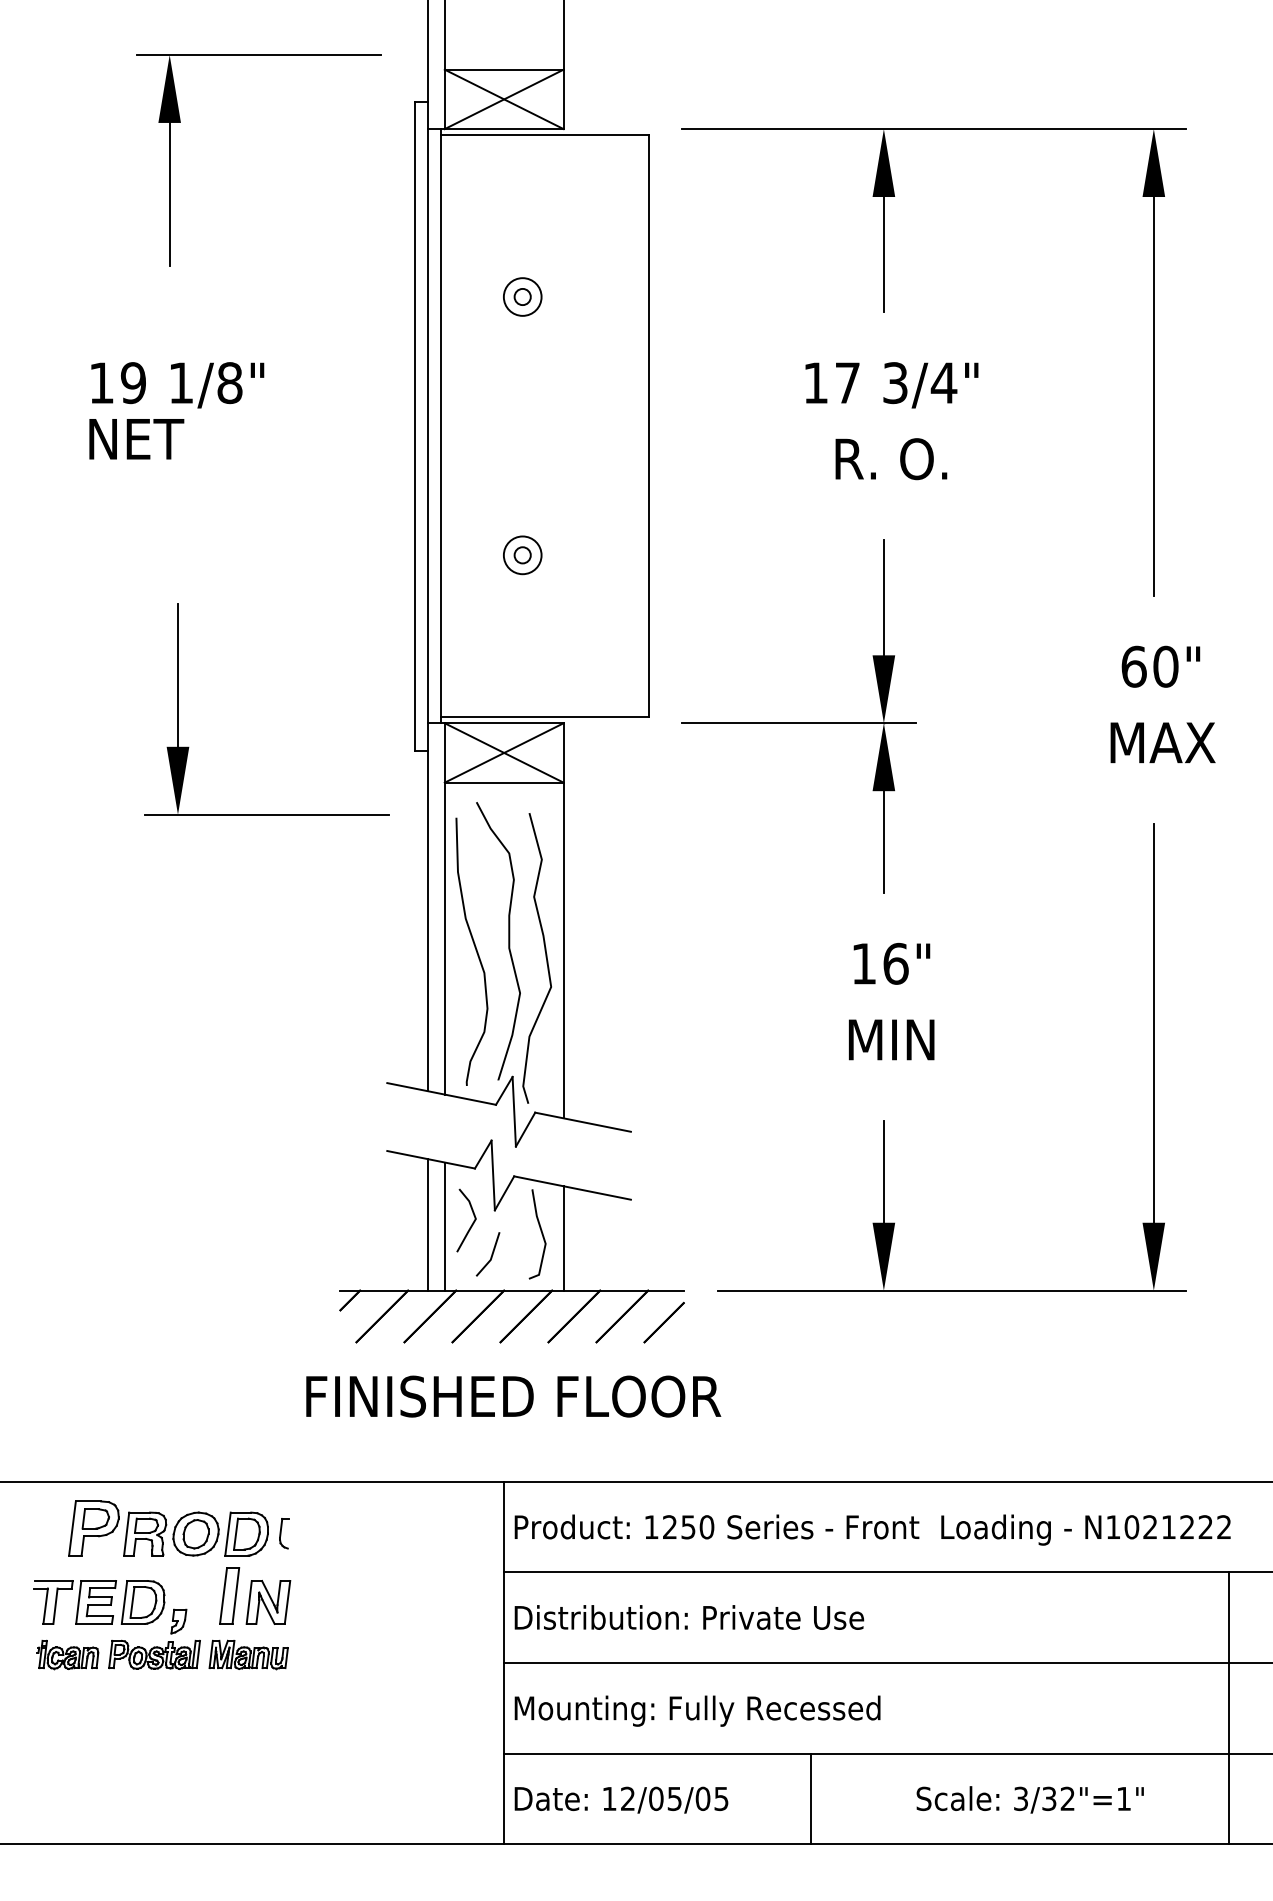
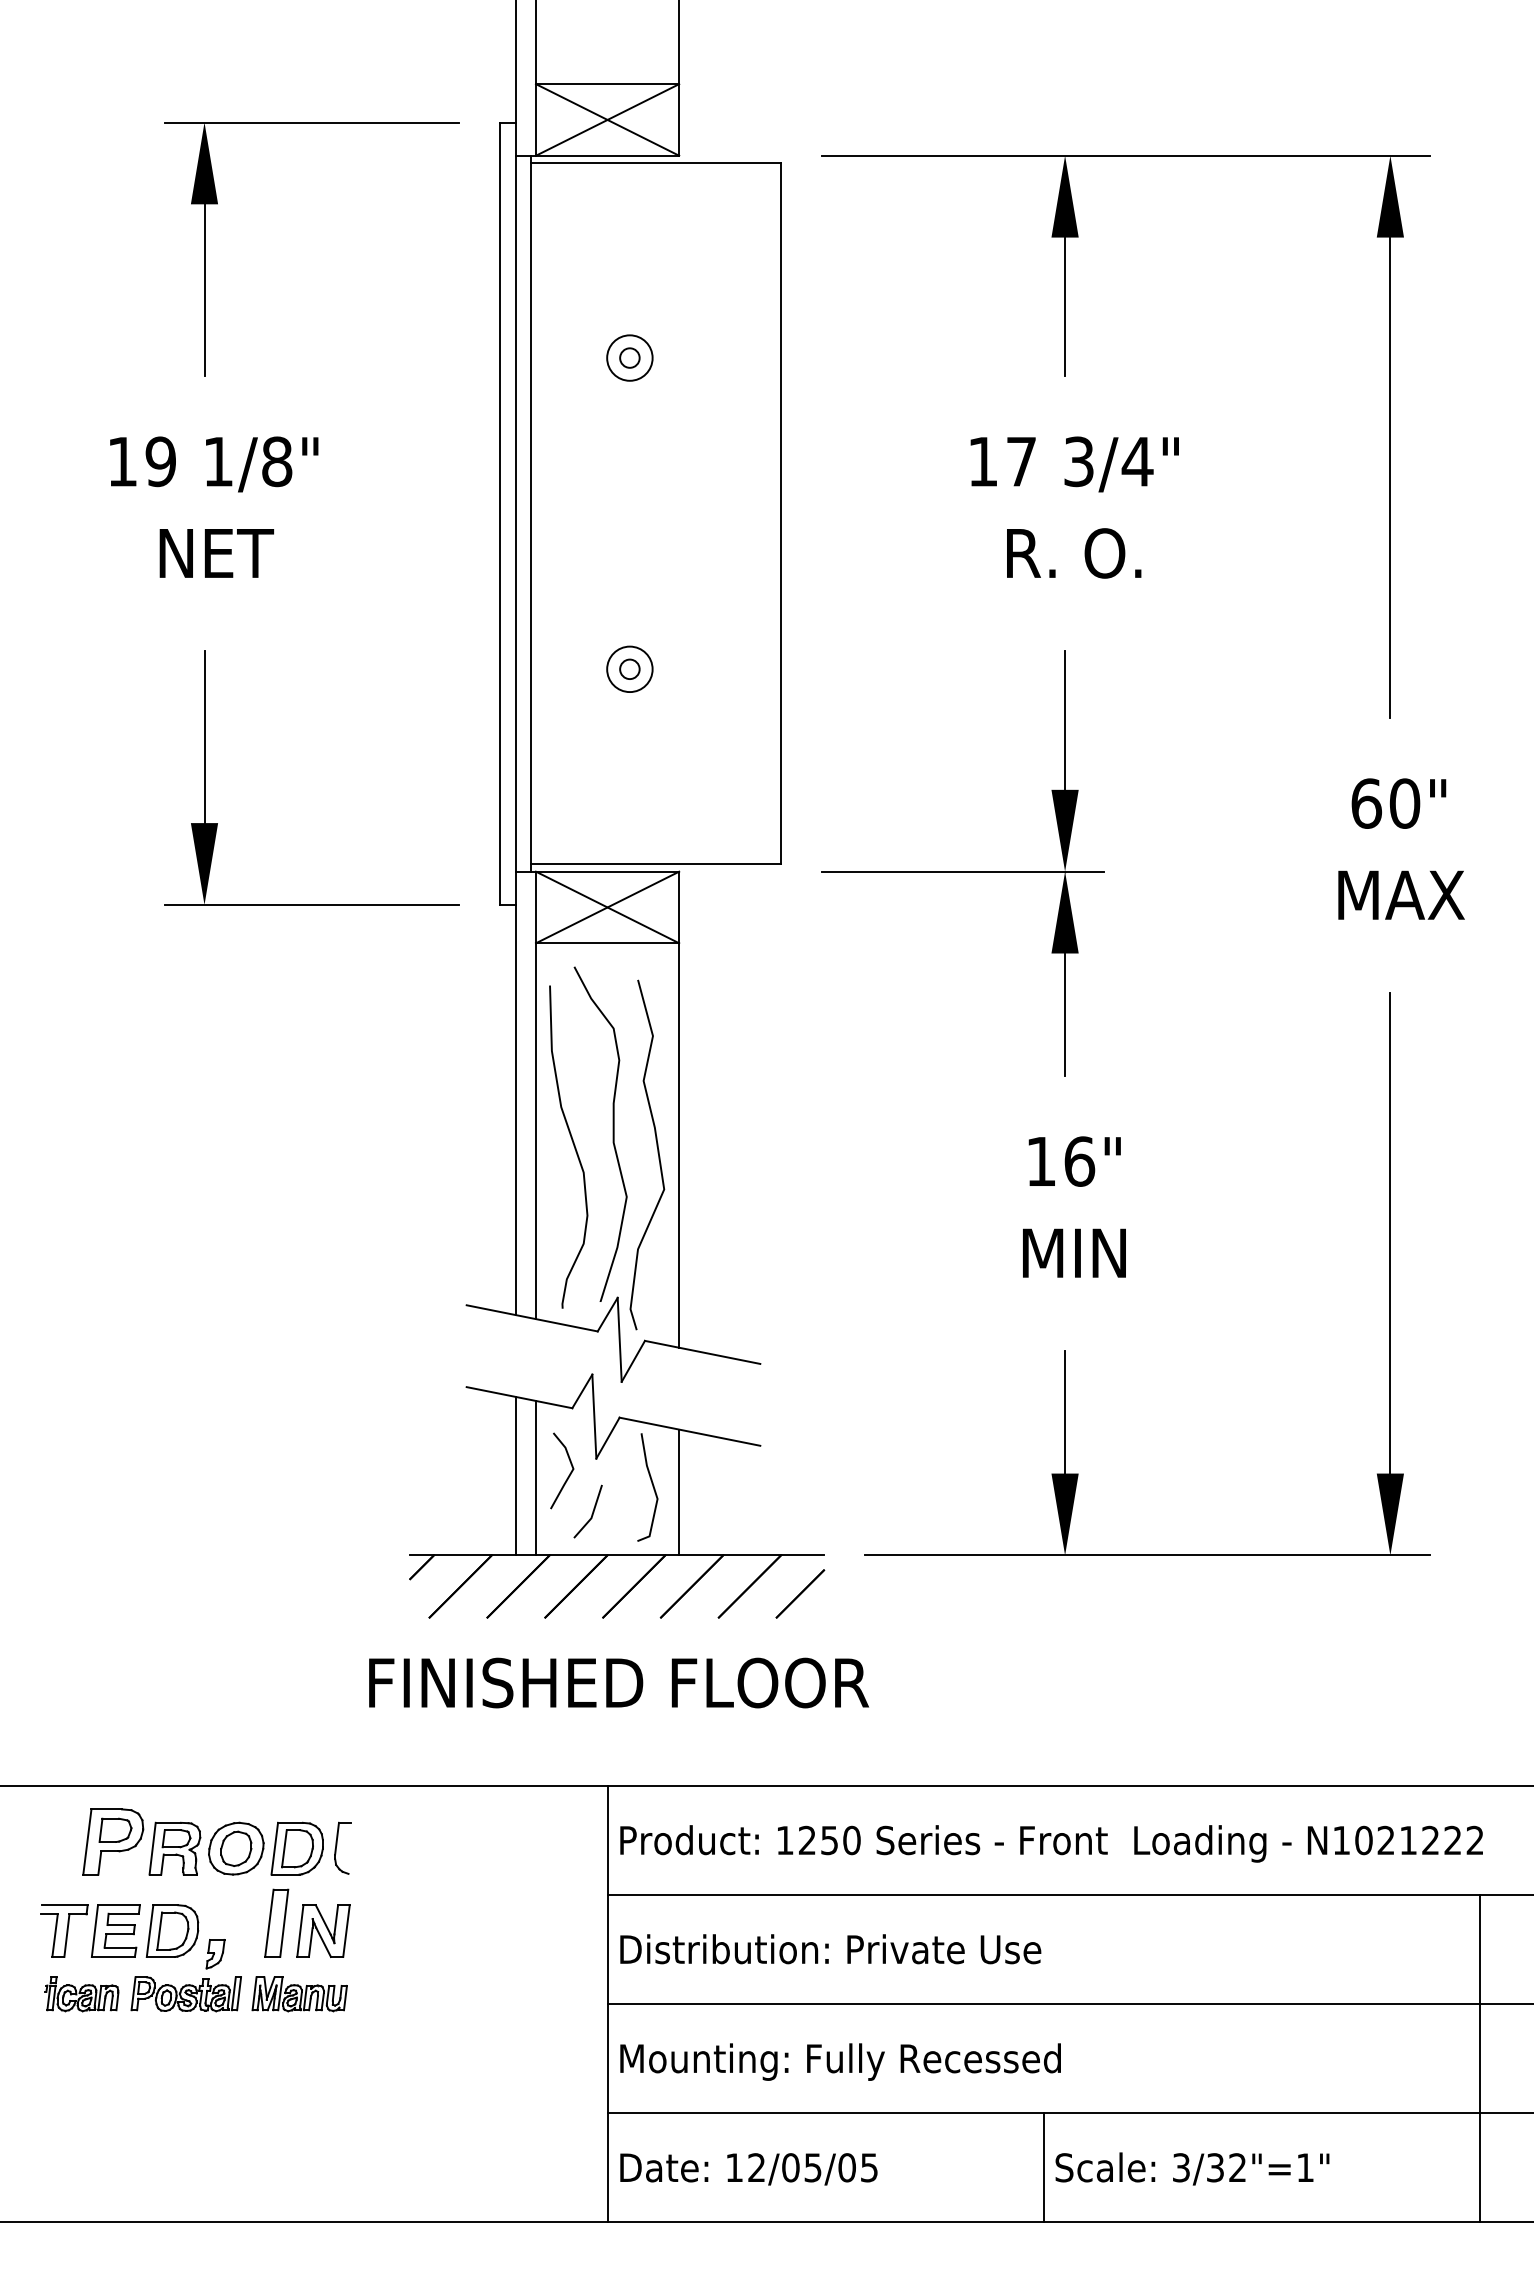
part: (180, 123) -> (217, 204), moved
text: (136, 439) -> (216, 553), moved
part: (188, 747) -> (217, 823), moved
part: (284, 1533) -> (342, 1847), size x1.43
line: (811, 1798) -> (1044, 2167), moved
text: (1030, 1799) -> (1192, 2168), moved

